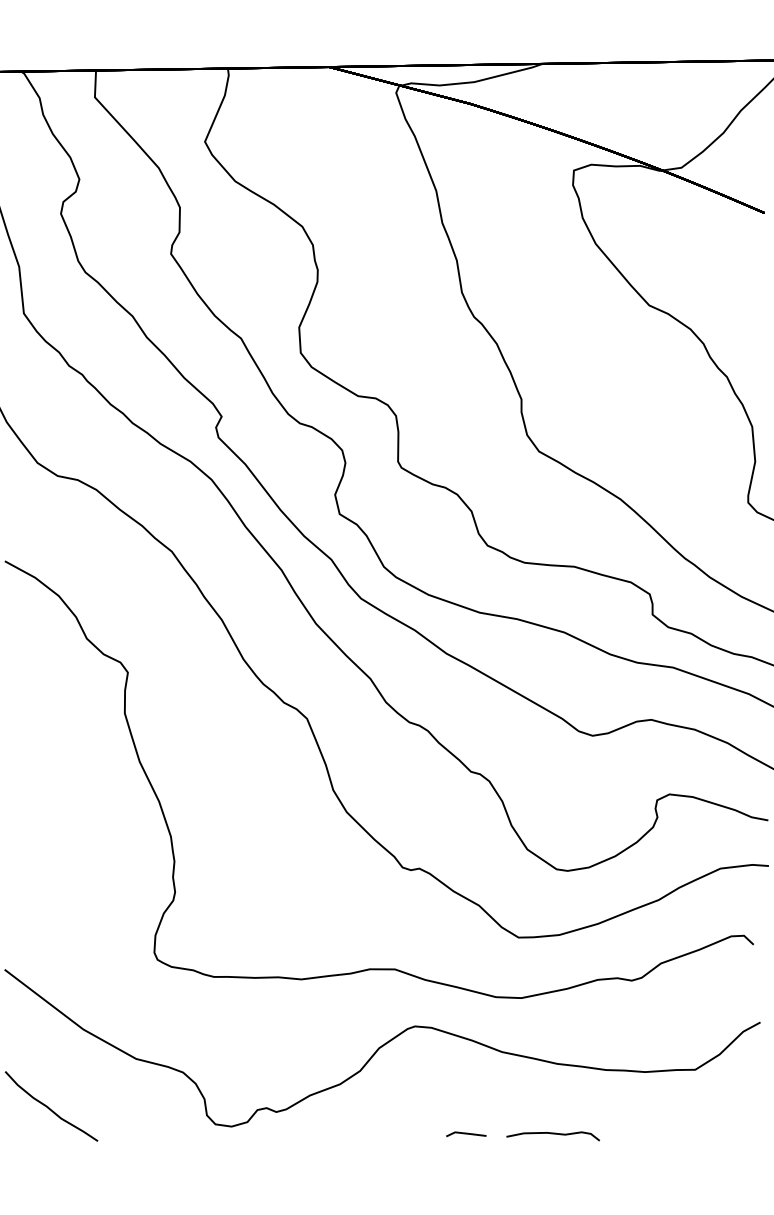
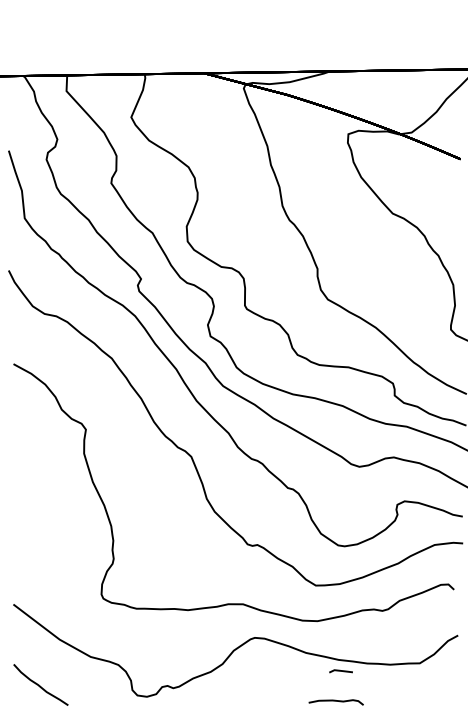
line: (465, 1134) -> (340, 671), moved

